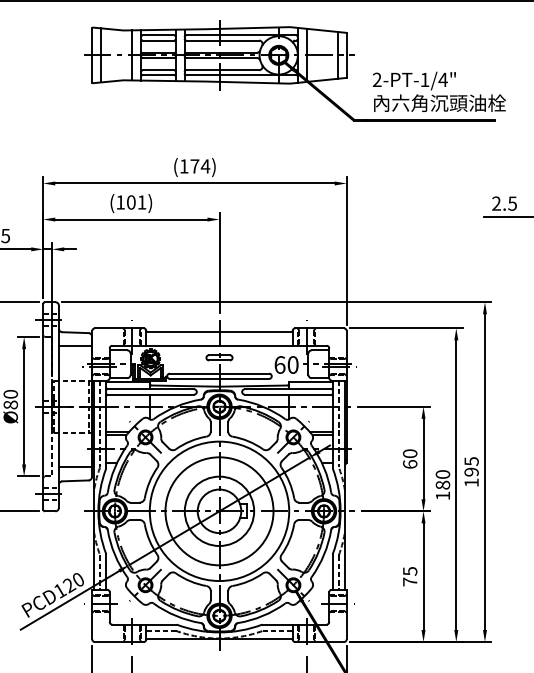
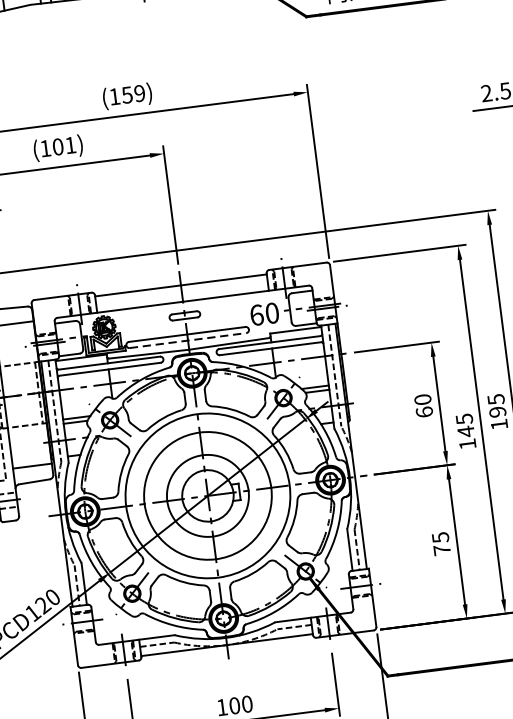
text: (200, 166) -> (133, 94), (174) -> (159)
line: (219, 378) -> (188, 340), solid -> dashed
text: (442, 480) -> (464, 426), 180 -> 145

